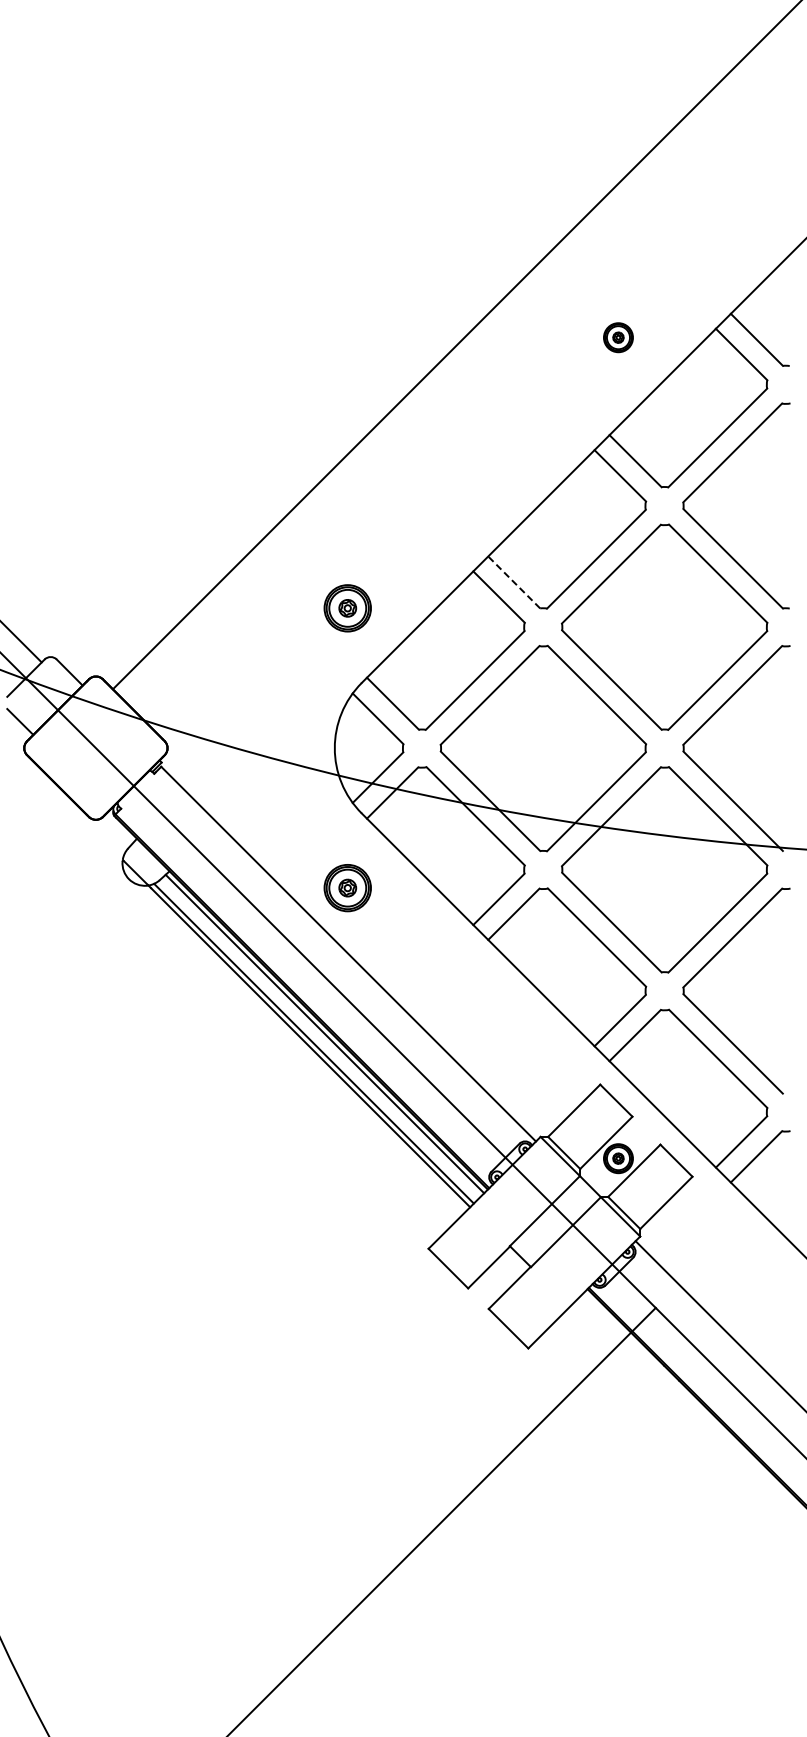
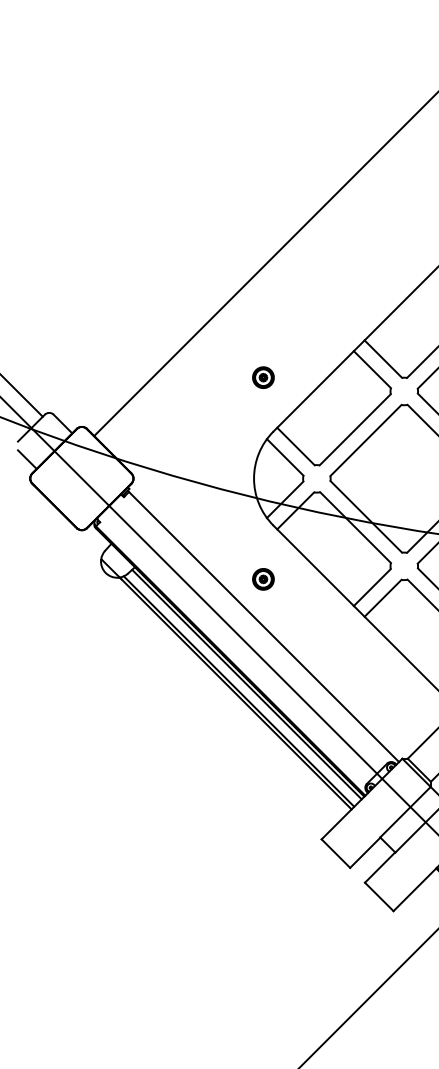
line: (514, 582) -> (383, 359), dashed -> solid
part: (347, 607) -> (263, 377), size x0.62
part: (347, 887) -> (263, 578), size x0.62

